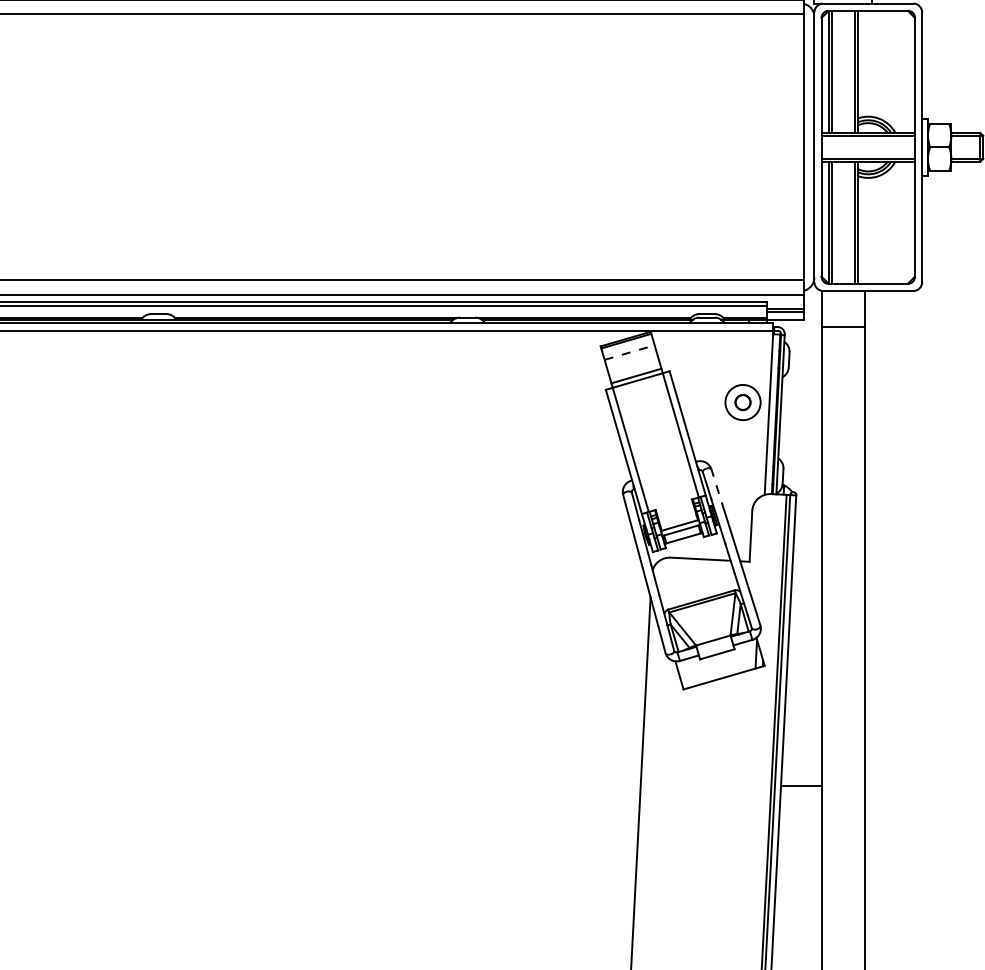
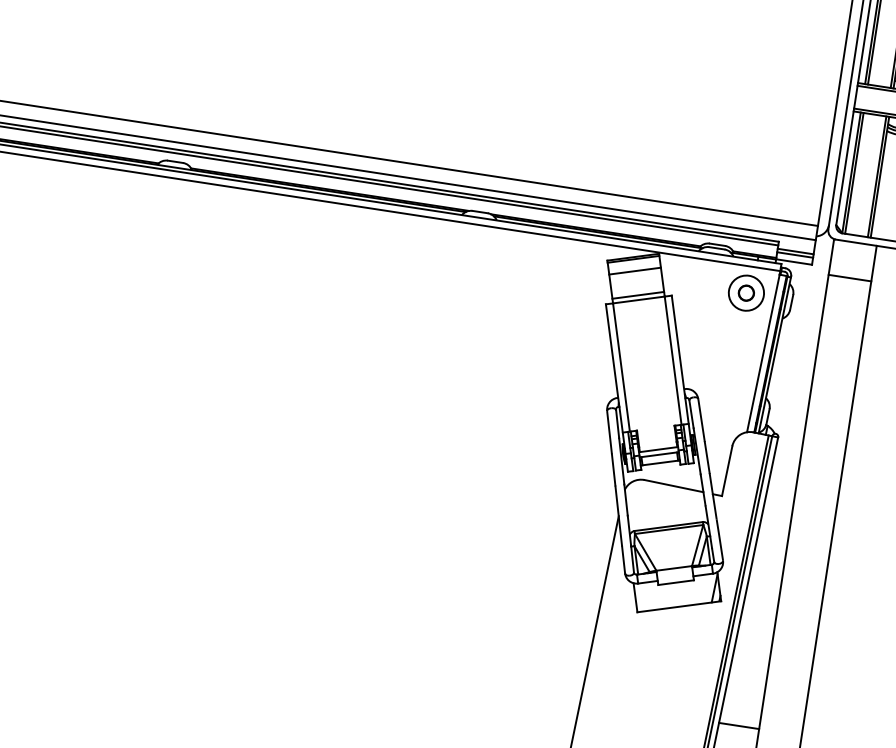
line: (630, 352) -> (635, 271), dashed -> solid
part: (742, 402) -> (745, 293), moved
line: (717, 489) -> (701, 419), dashed -> solid

